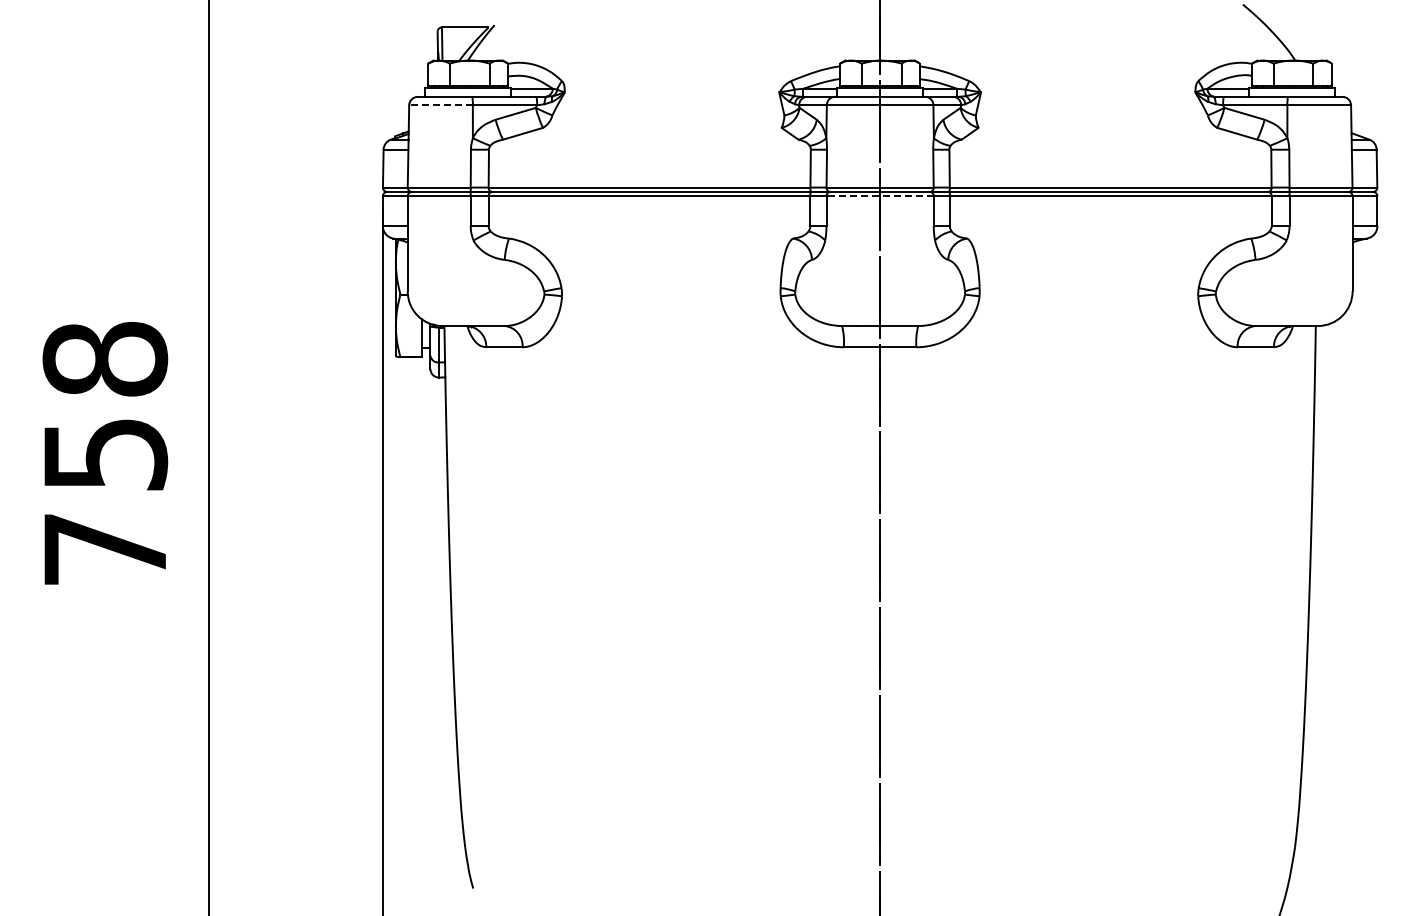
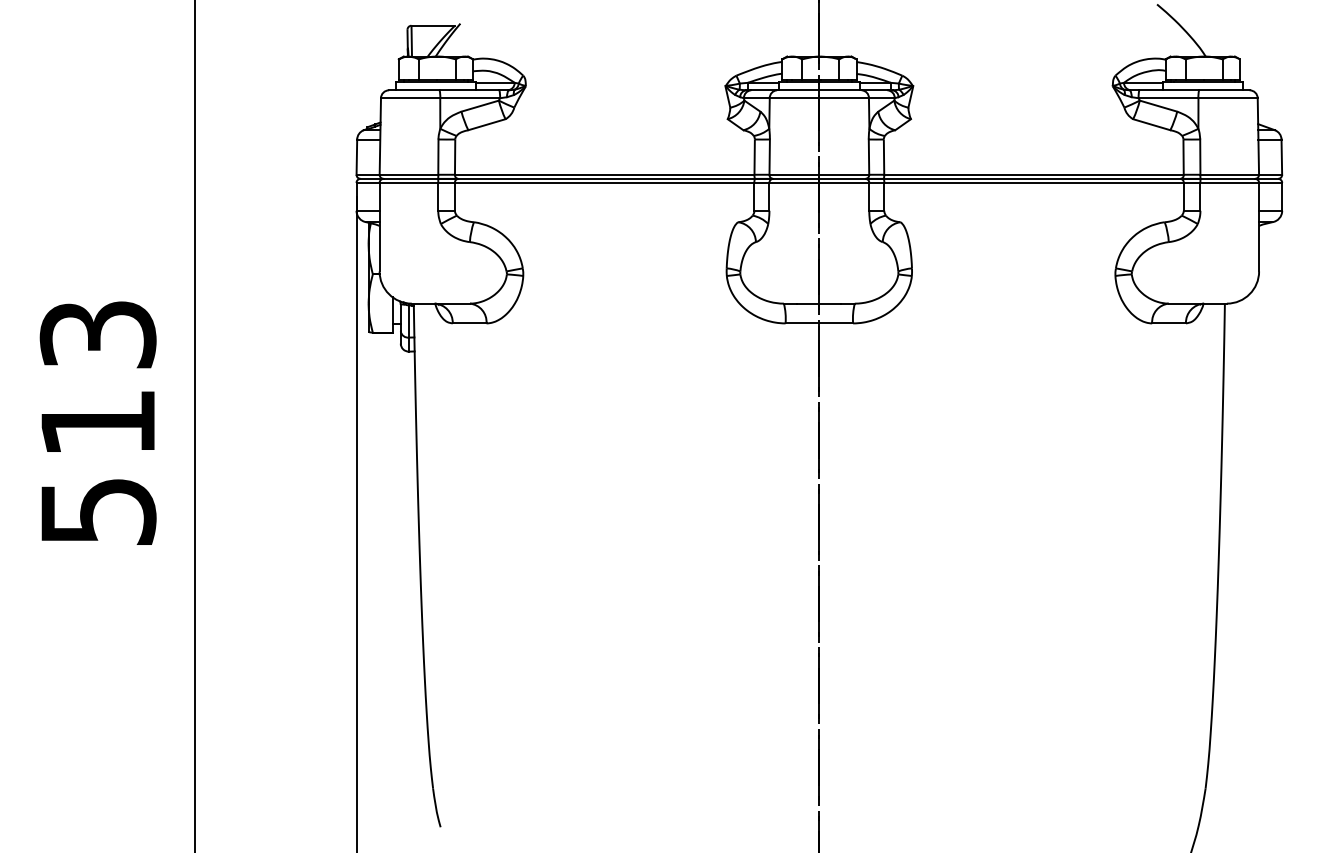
line: (441, 105) -> (411, 98), dashed -> solid
line: (880, 196) -> (819, 183), dashed -> solid
text: (105, 453) -> (98, 422), 758 -> 513

